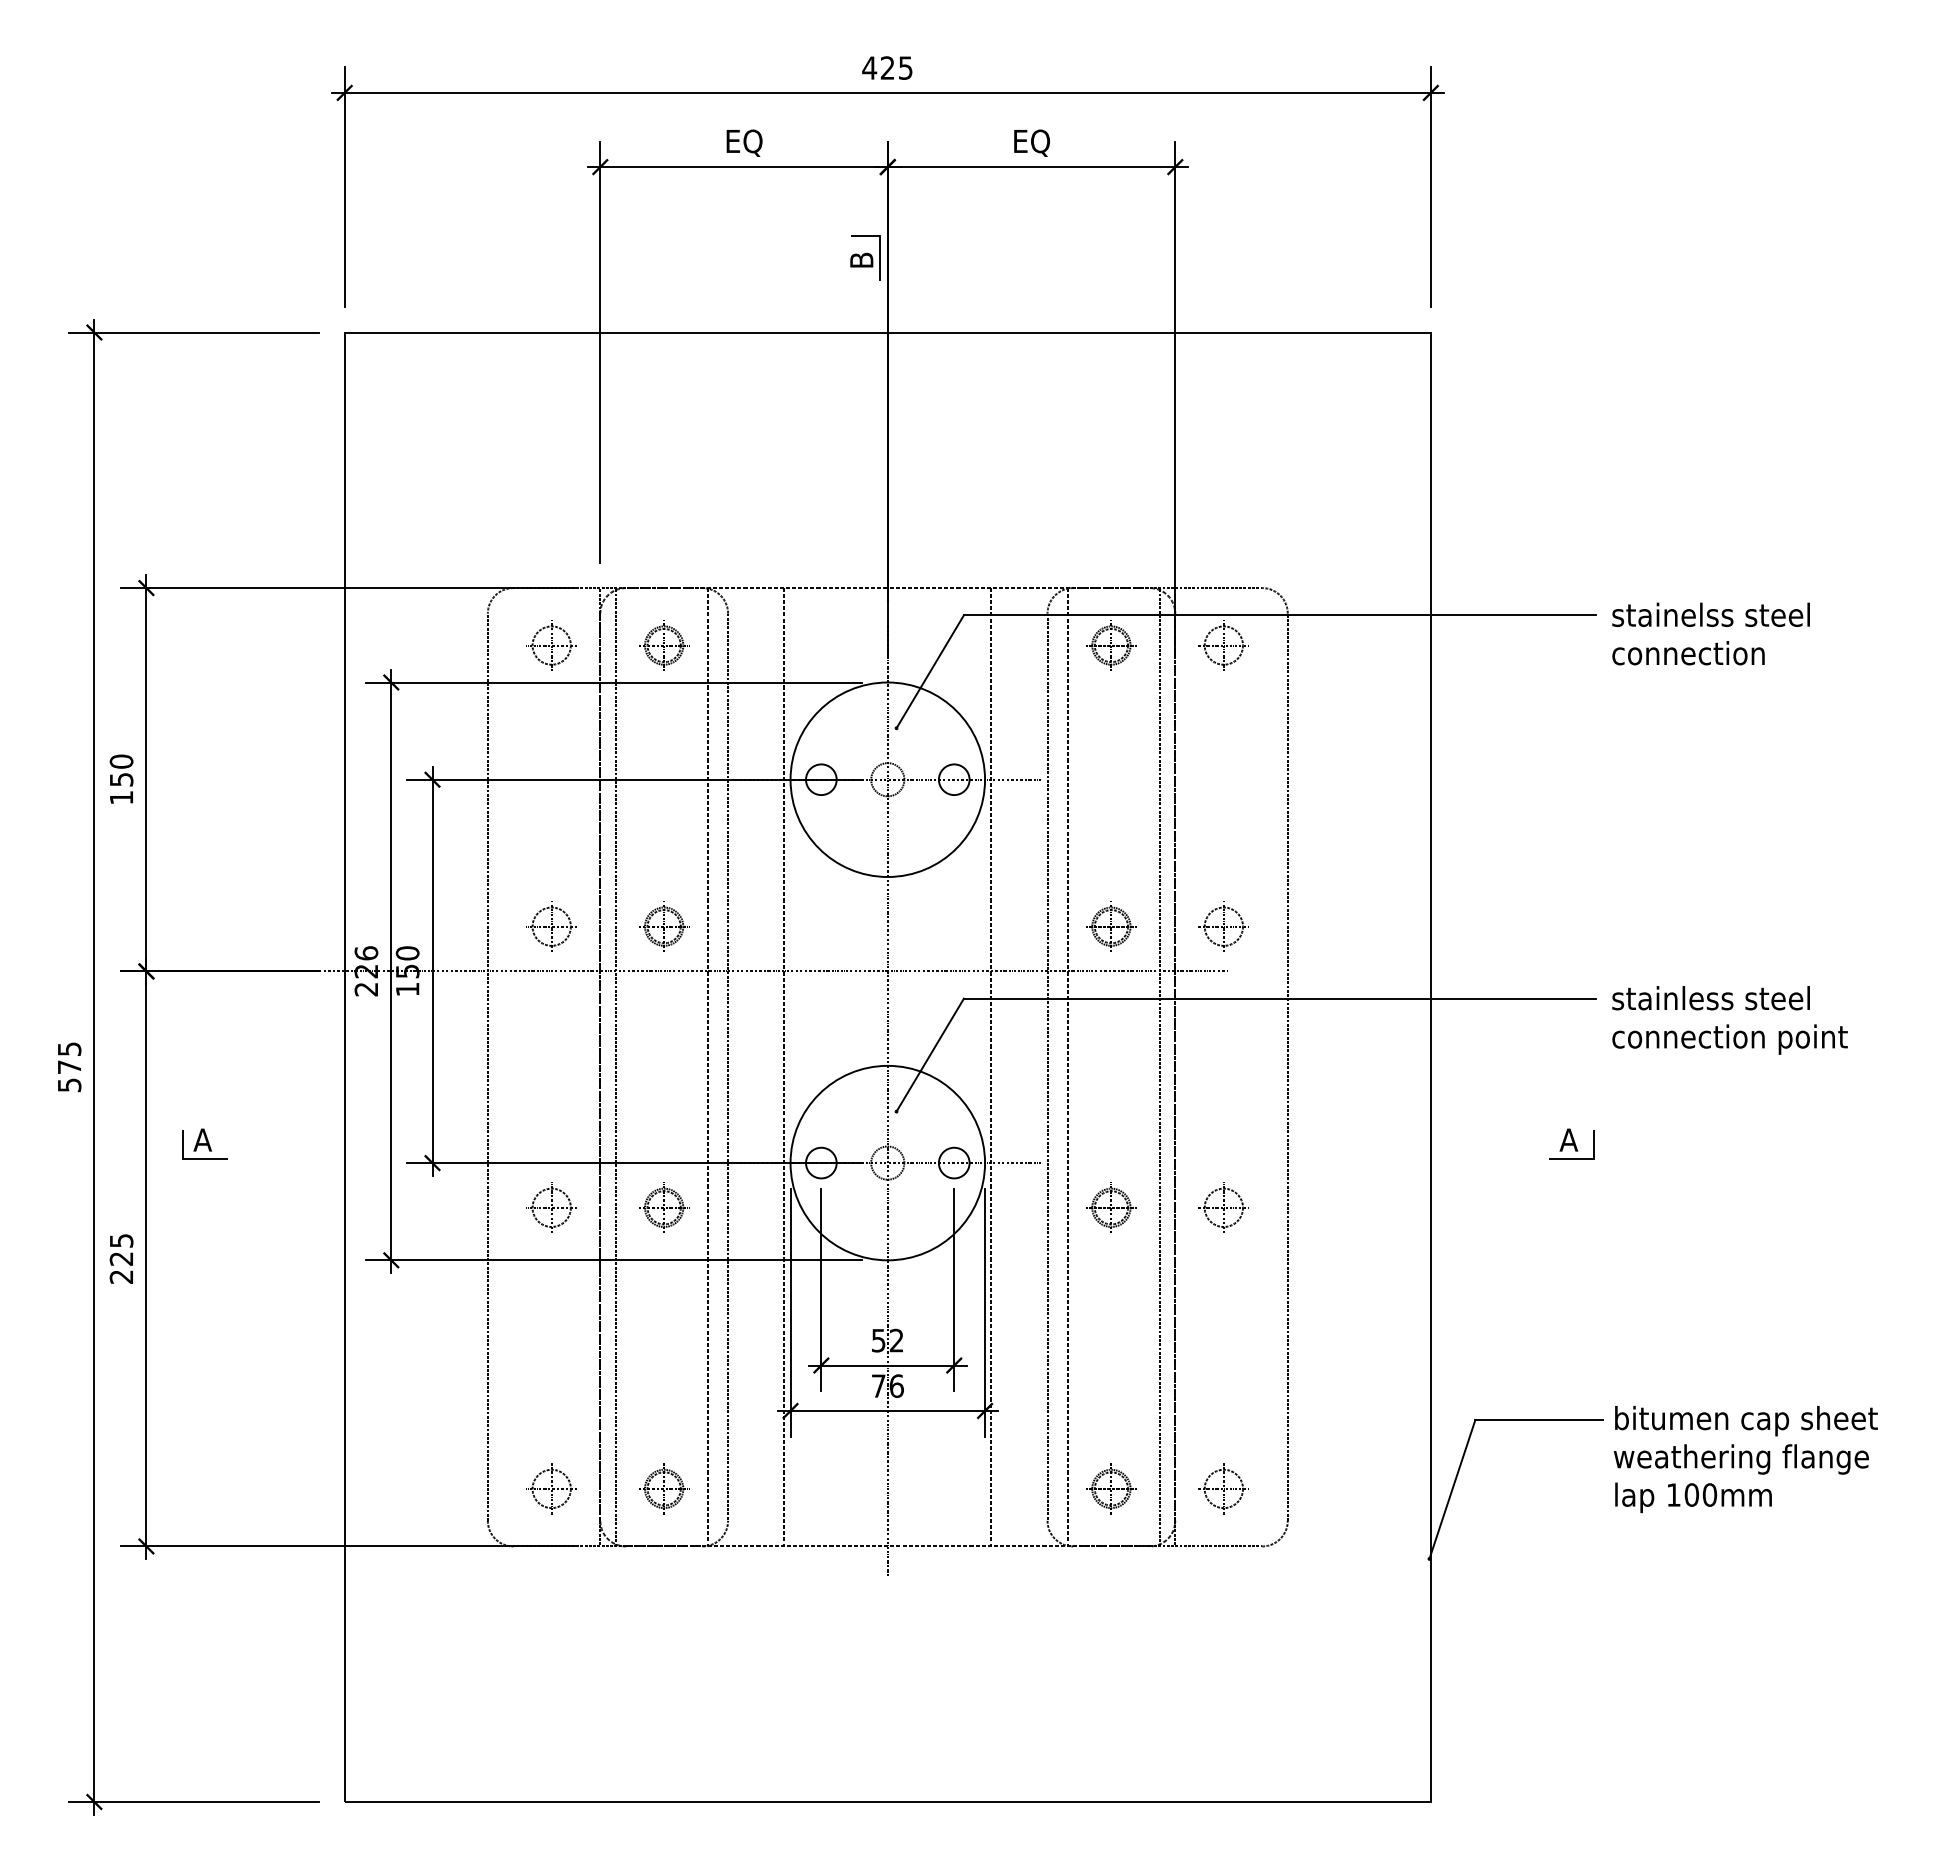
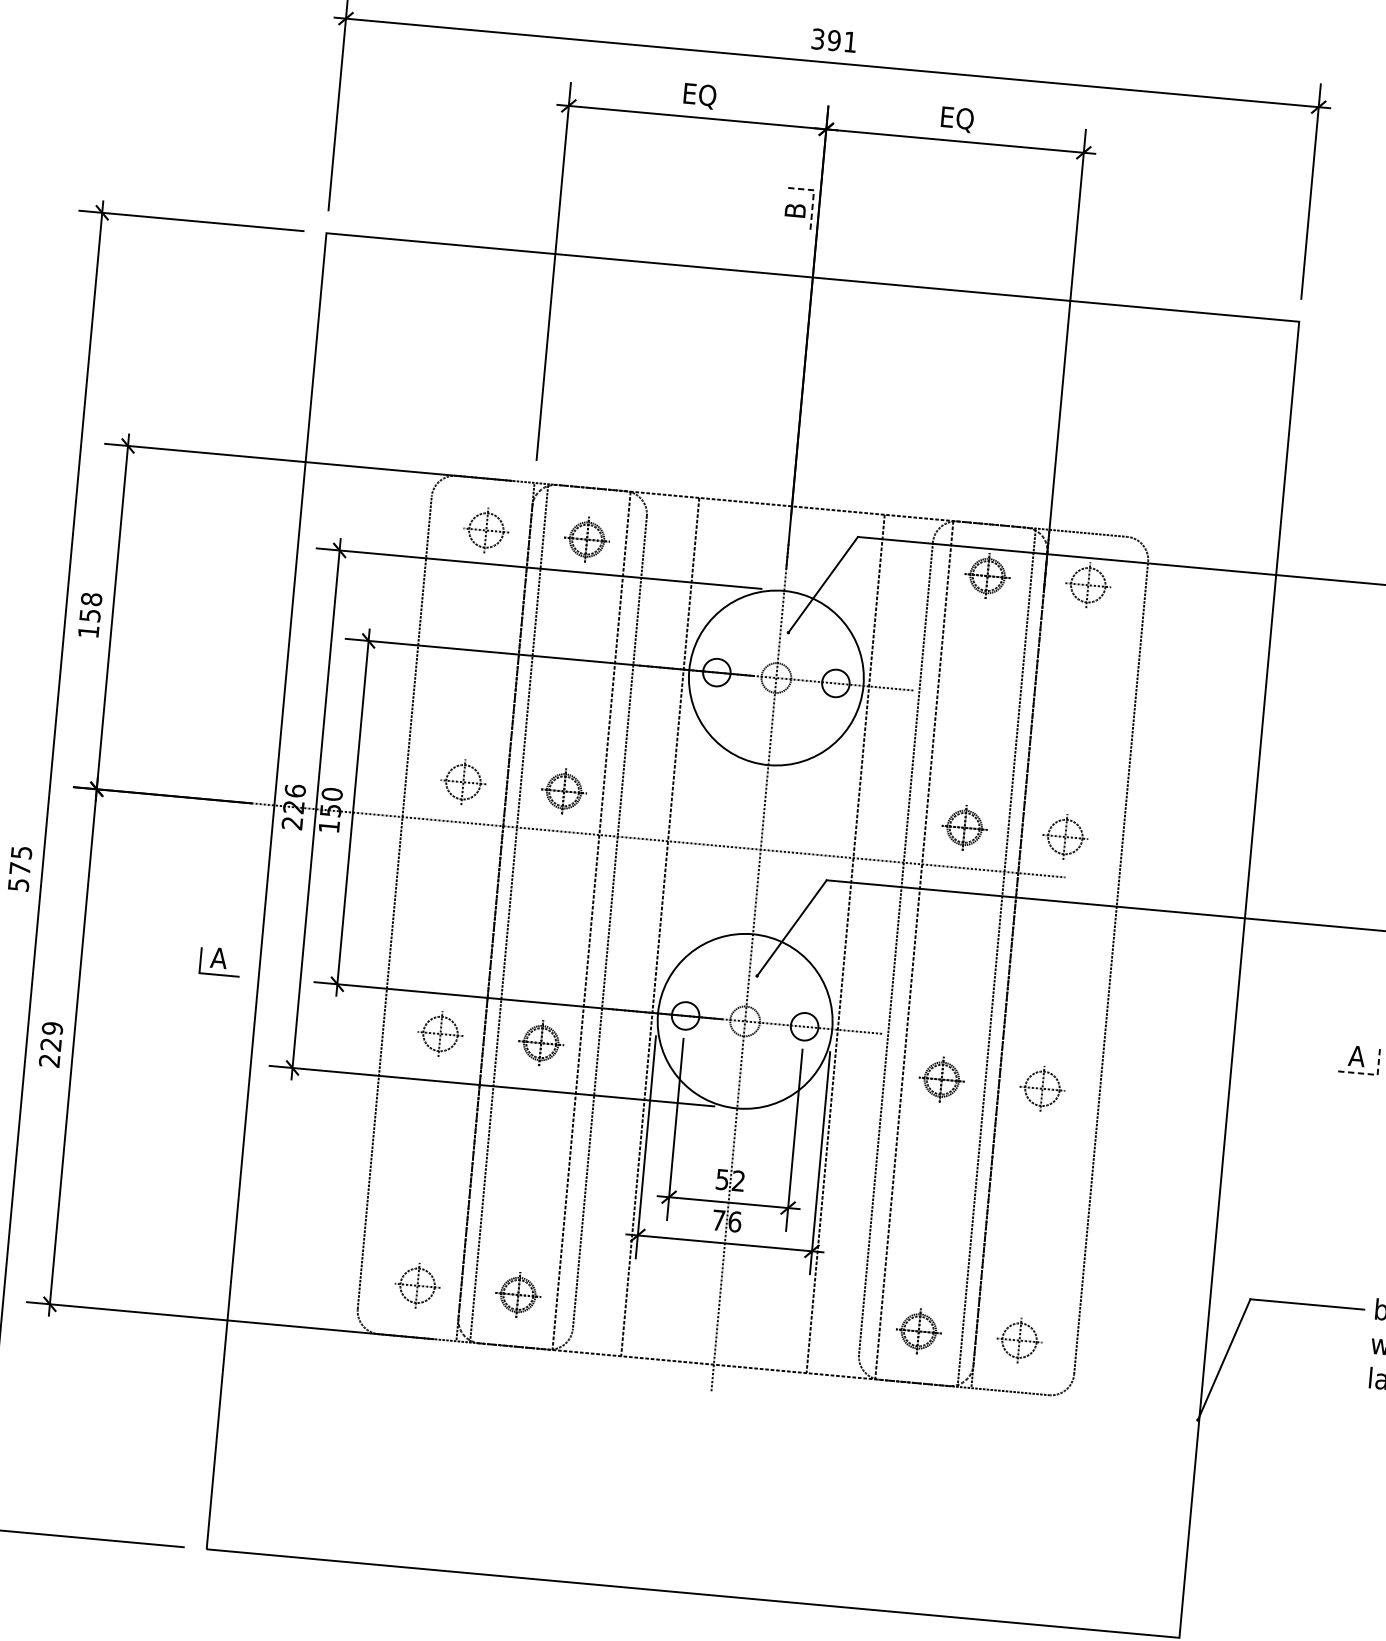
text: (887, 67) -> (834, 40), 425 -> 391
line: (880, 243) -> (813, 197), solid -> dashed
text: (121, 761) -> (91, 599), 150 -> 158
part: (204, 1143) -> (220, 961), moved
line: (1585, 1158) -> (1370, 1074), solid -> dashed
text: (121, 1240) -> (52, 1028), 225 -> 229

